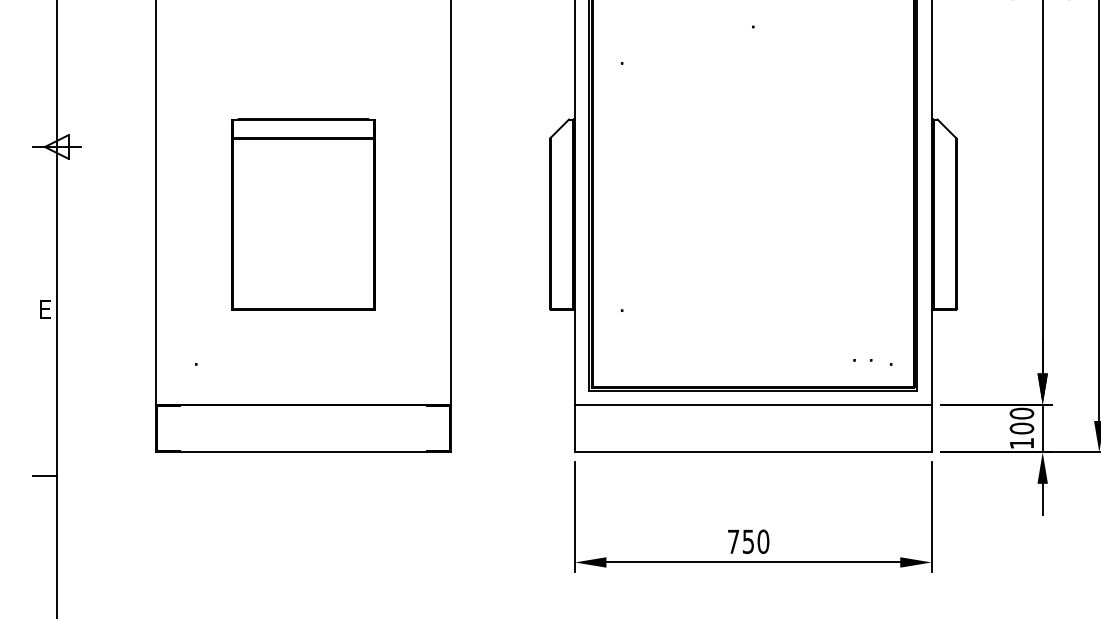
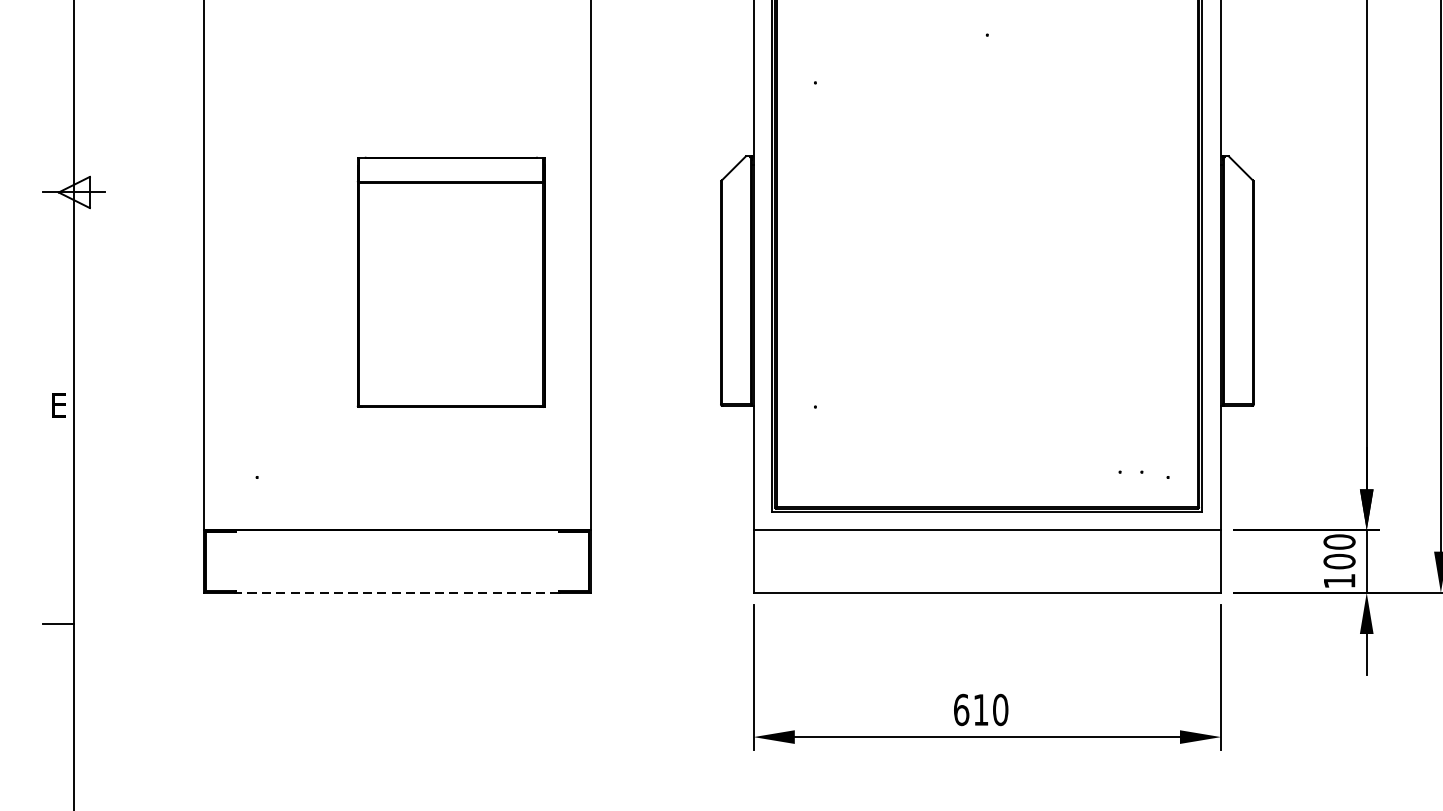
part: (303, 214) -> (451, 282), moved
line: (303, 452) -> (397, 592), solid -> dashed
text: (740, 541) -> (970, 709), 750 -> 610

